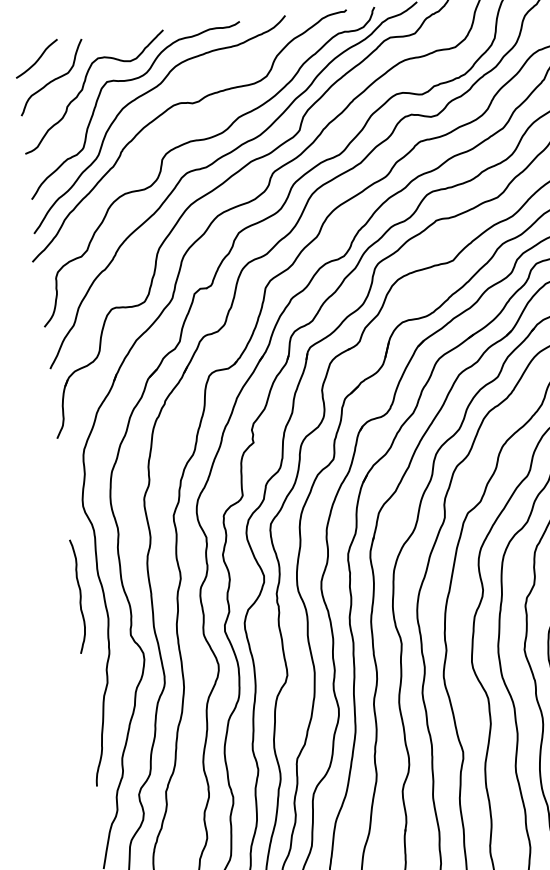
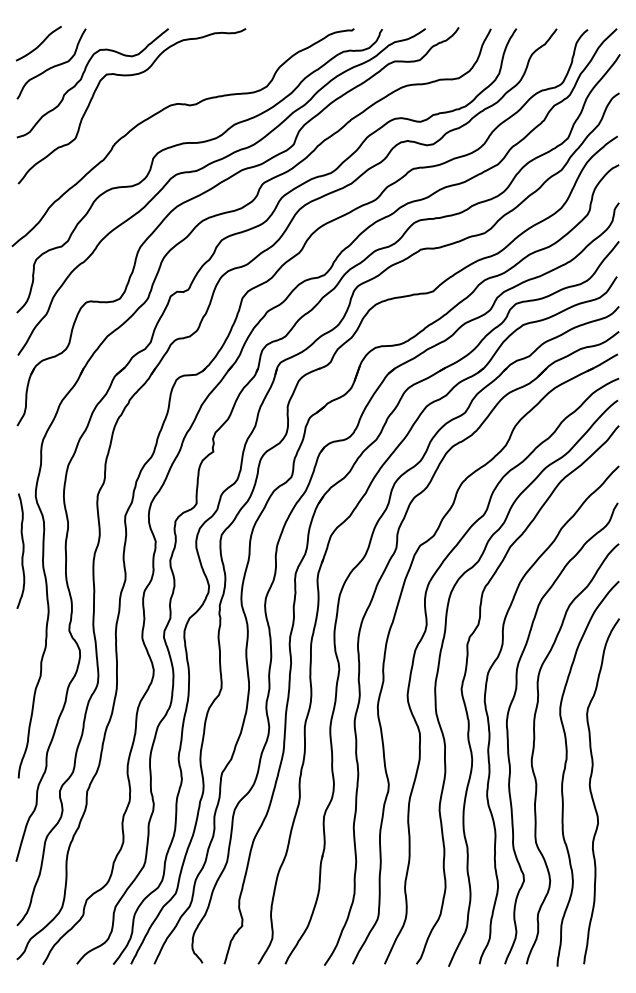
curve: (141, 97) -> (139, 93), removed
curve: (79, 595) -> (22, 550), moved

